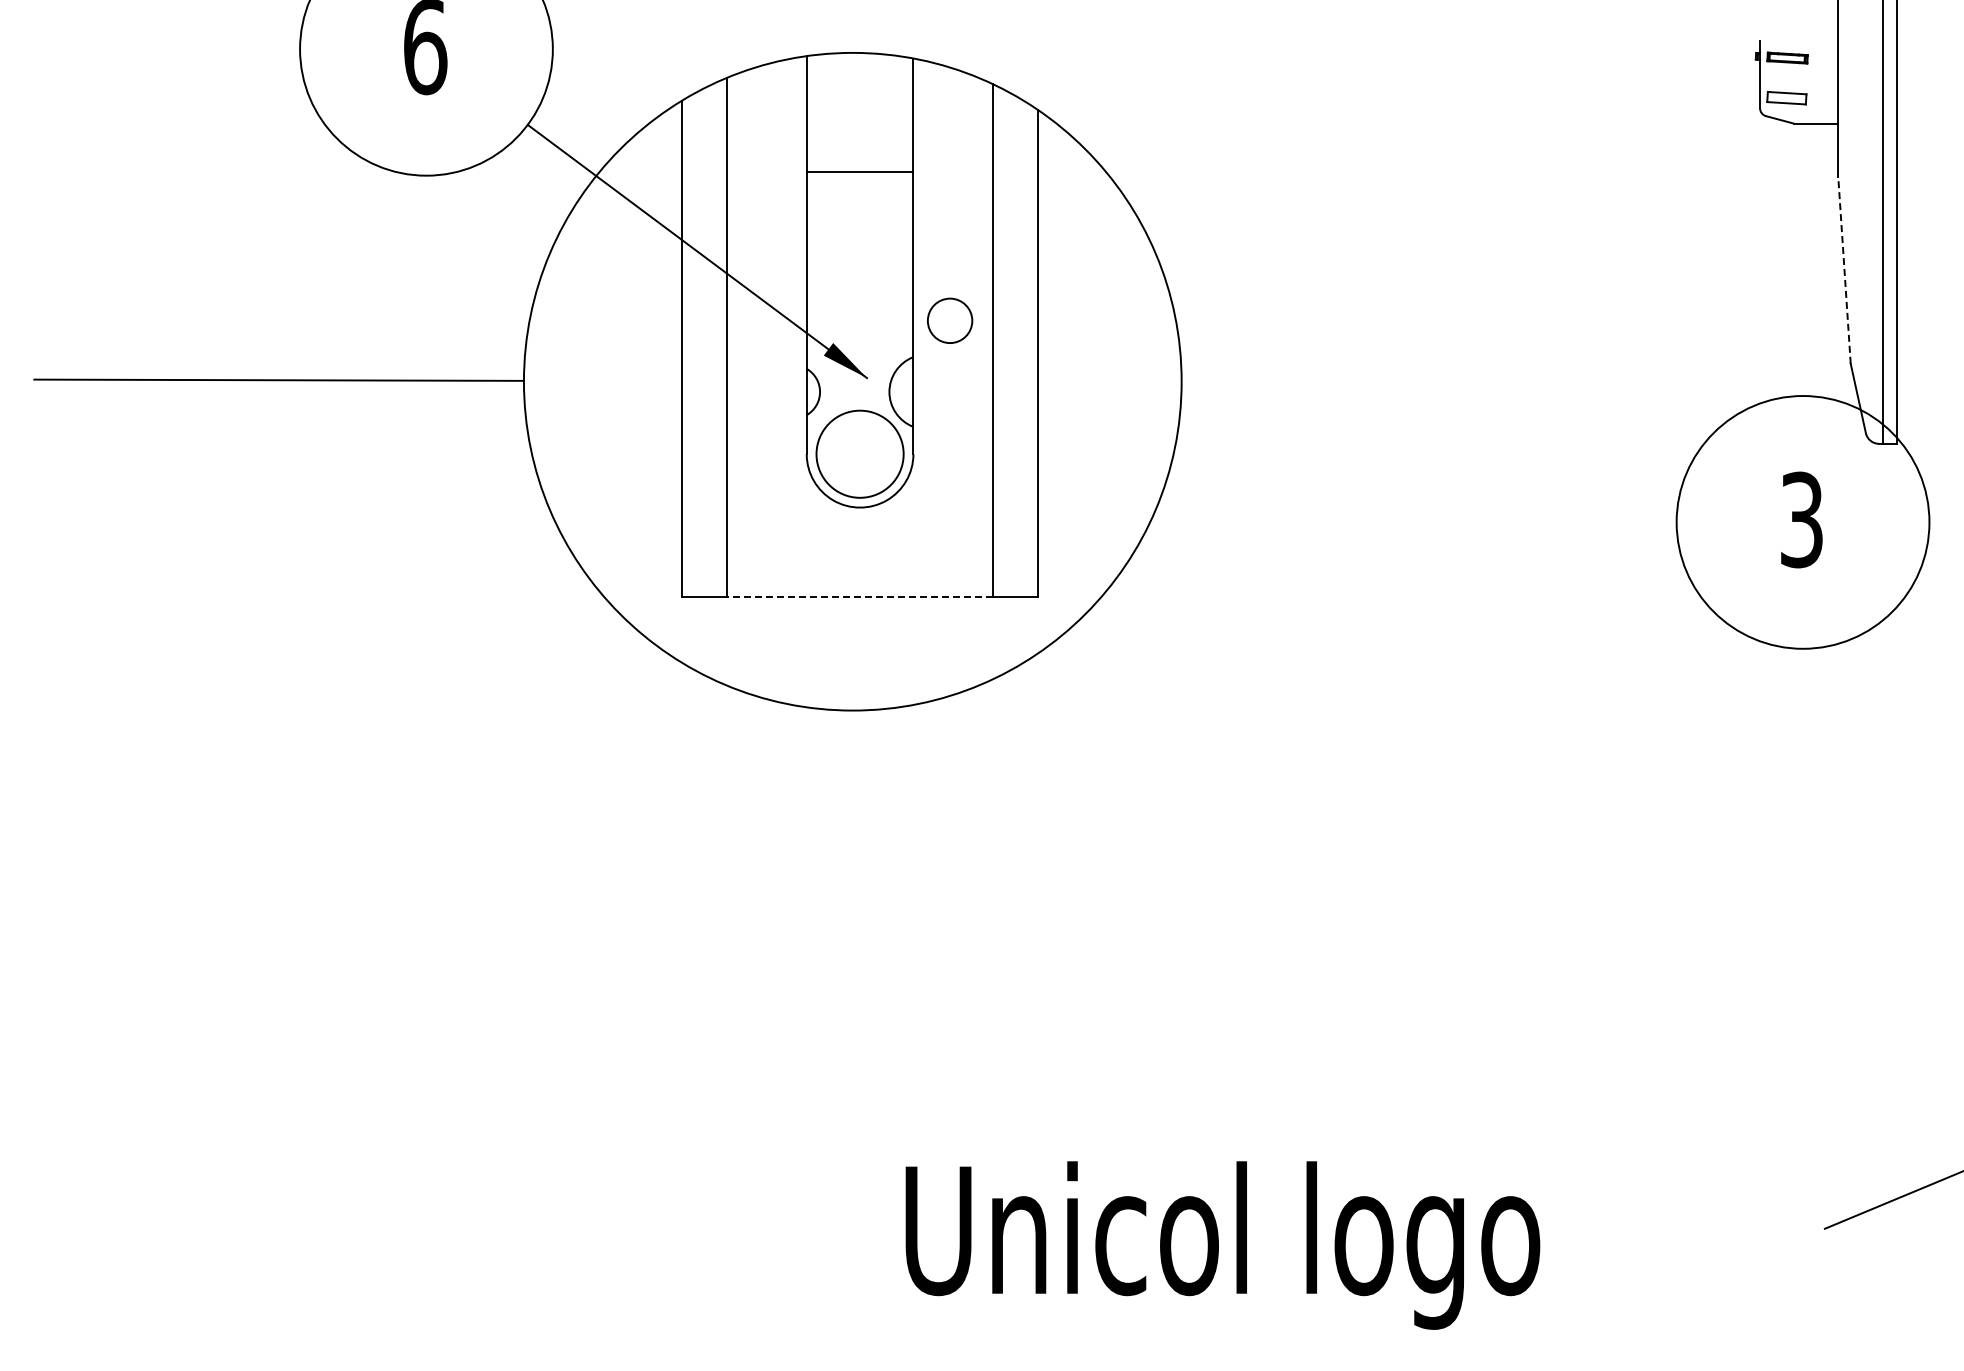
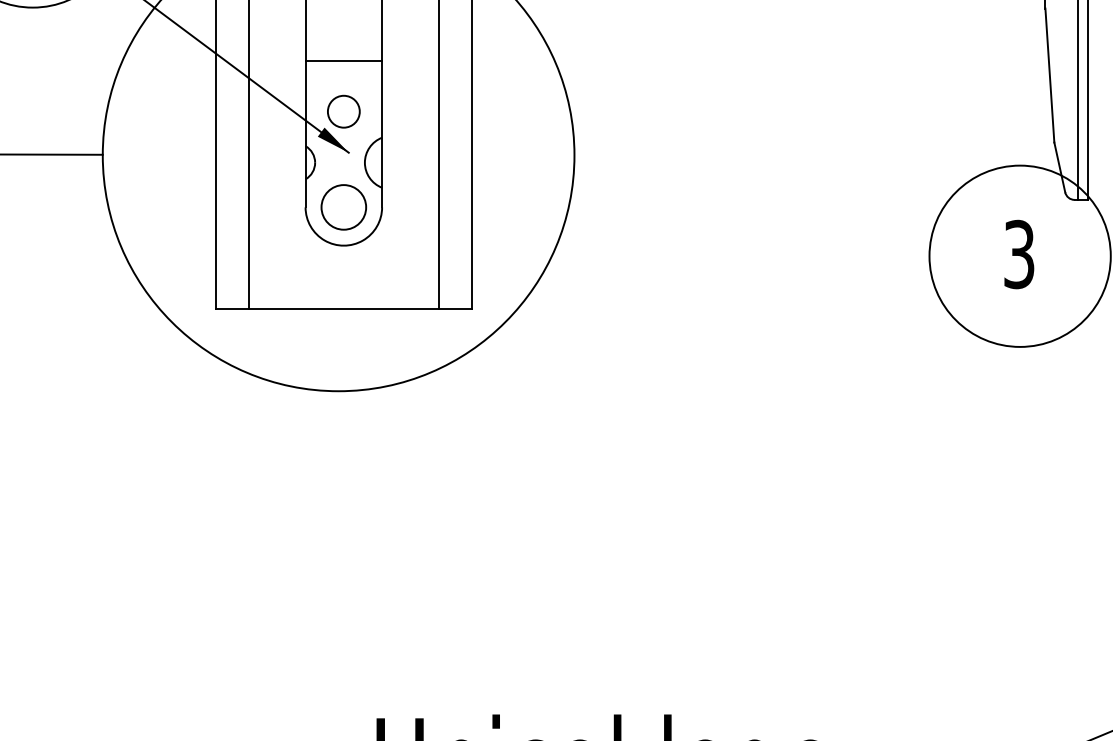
line: (859, 171) -> (343, 60), moved
line: (1844, 270) -> (1049, 75), dashed -> solid
circle: (950, 320) -> (344, 111), moved
circle: (859, 454) -> (343, 207), size x0.71
line: (860, 596) -> (344, 309), dashed -> solid

